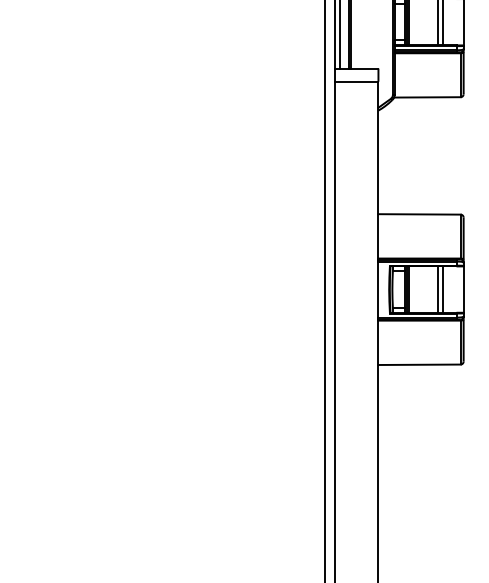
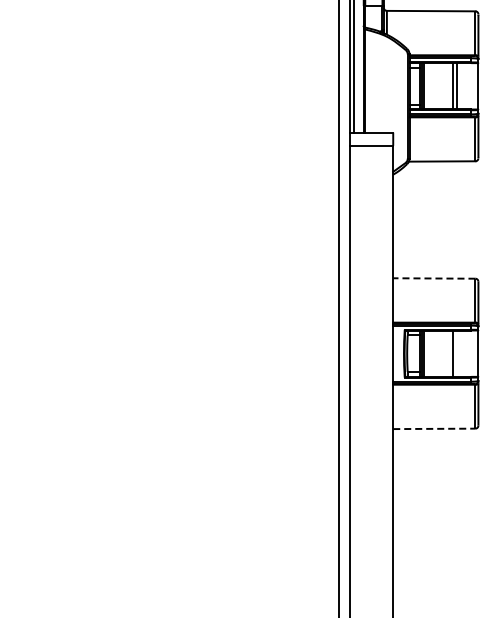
line: (418, 214) -> (433, 278), solid -> dashed
line: (442, 289) -> (457, 353), removed
line: (419, 364) -> (434, 428), solid -> dashed

